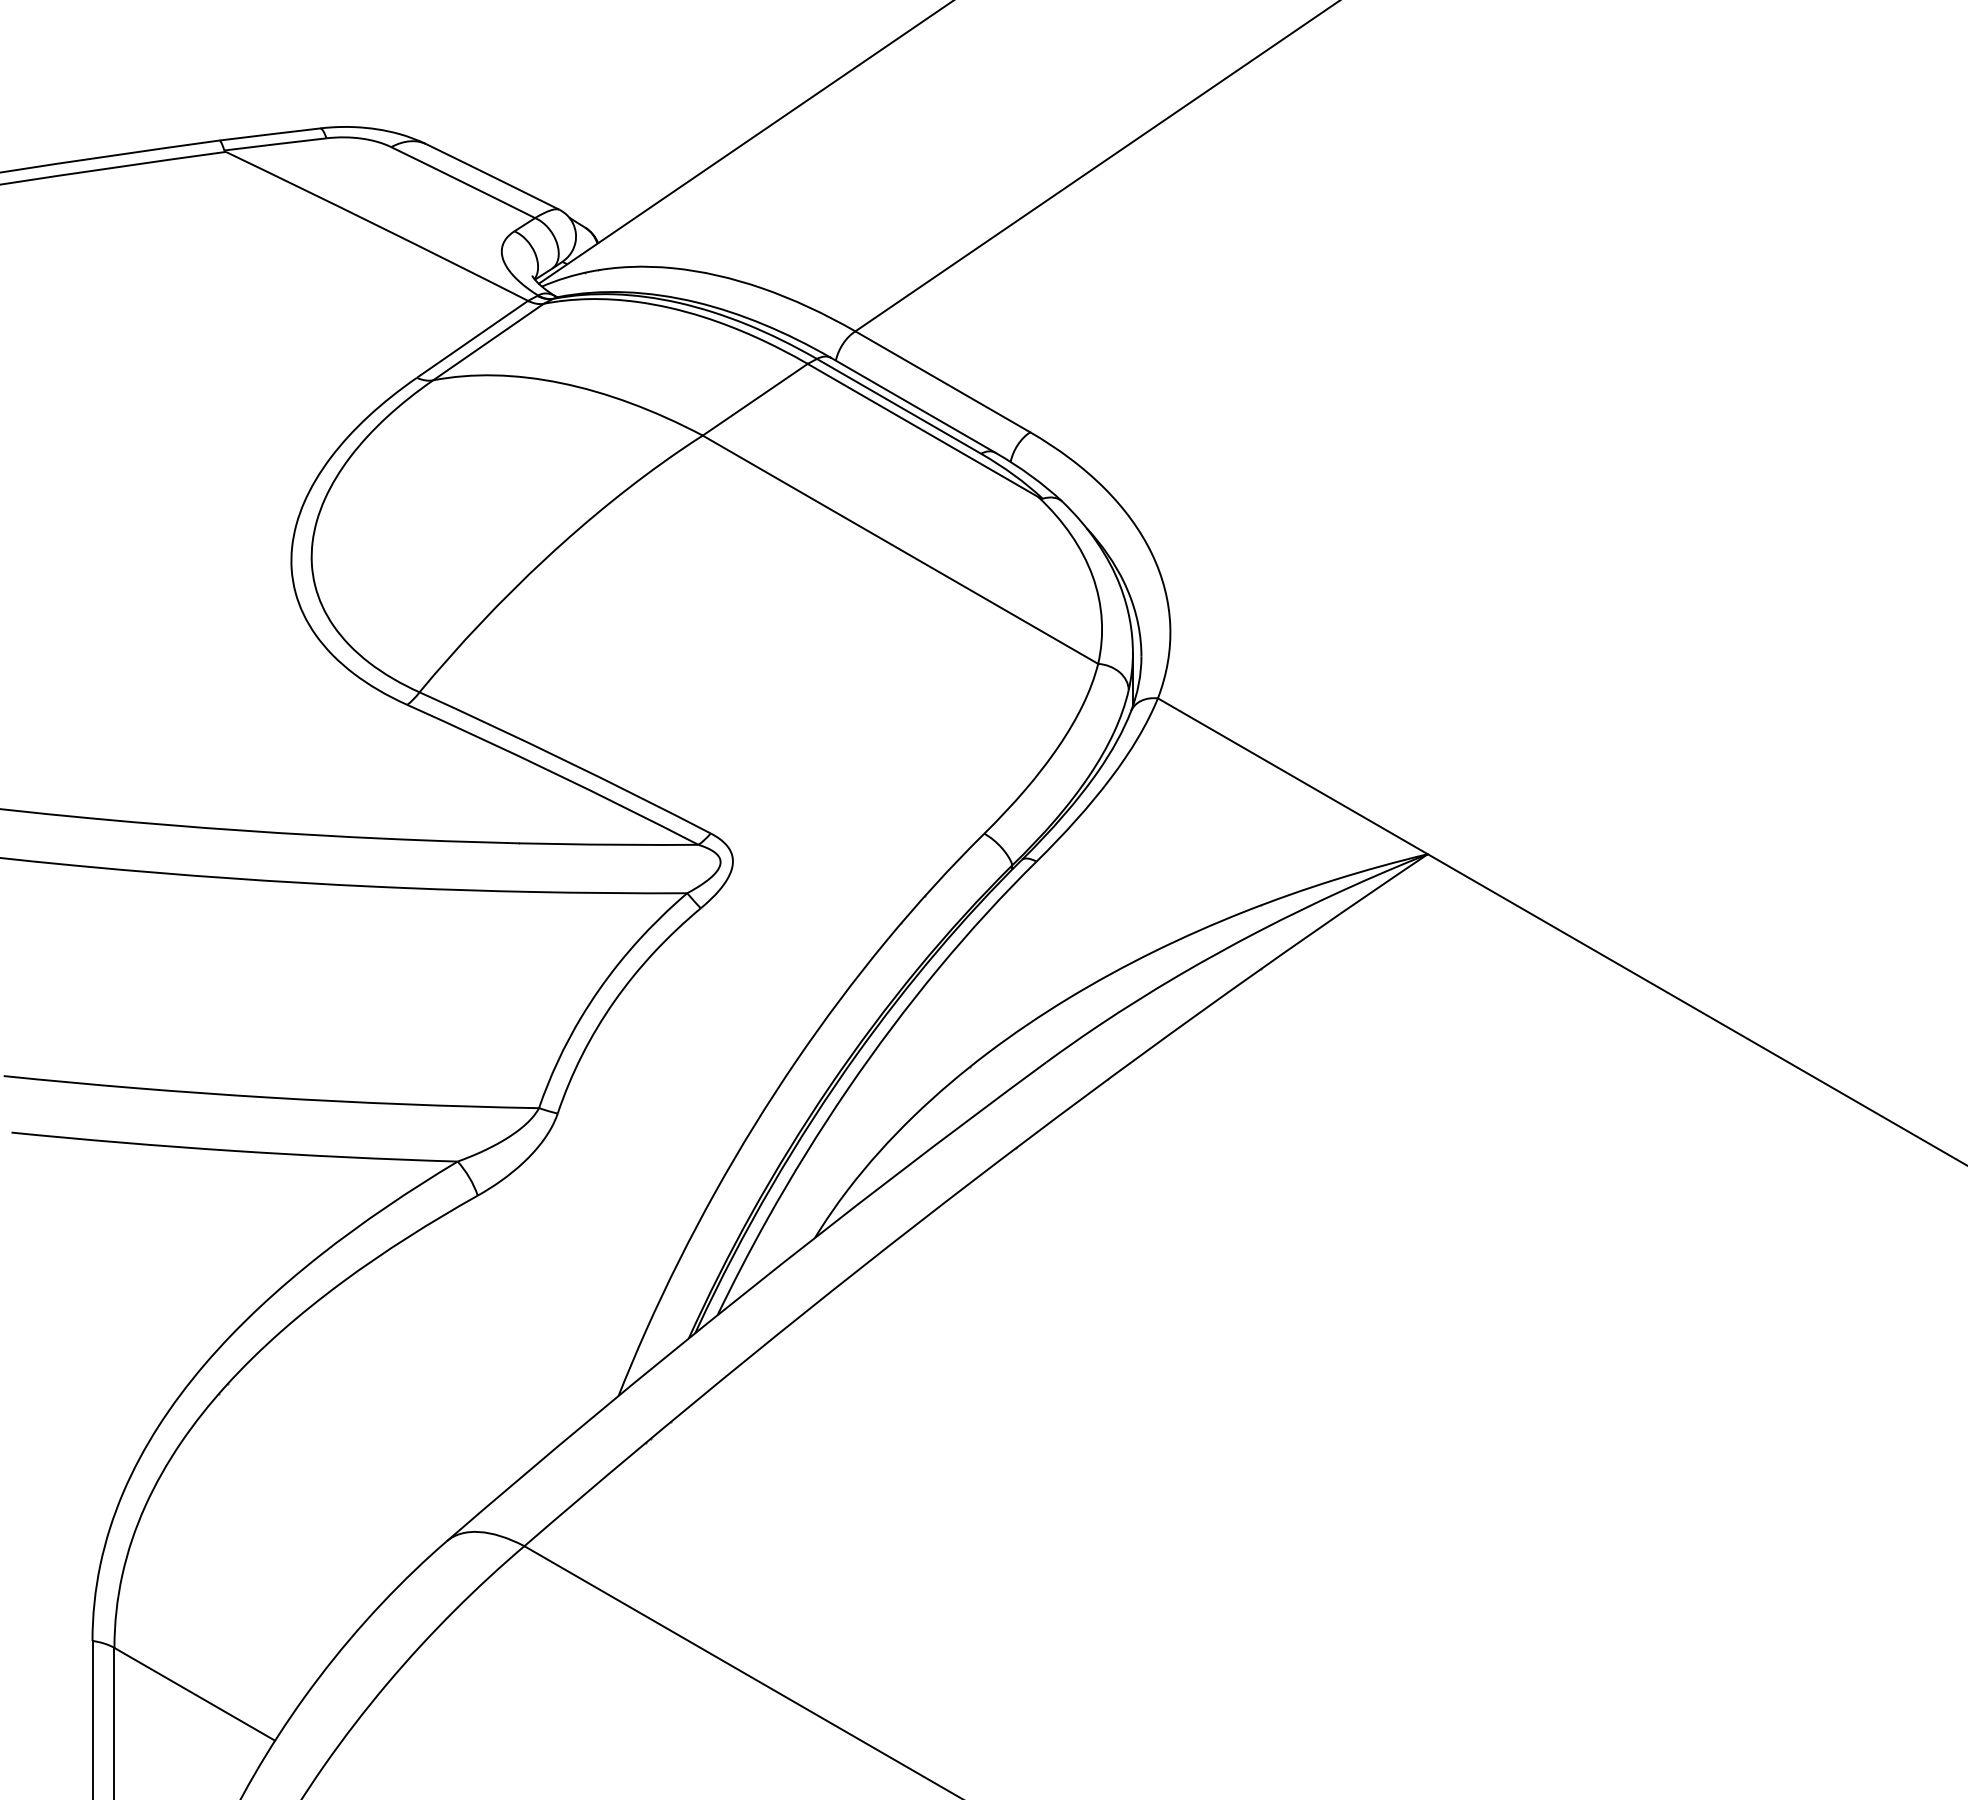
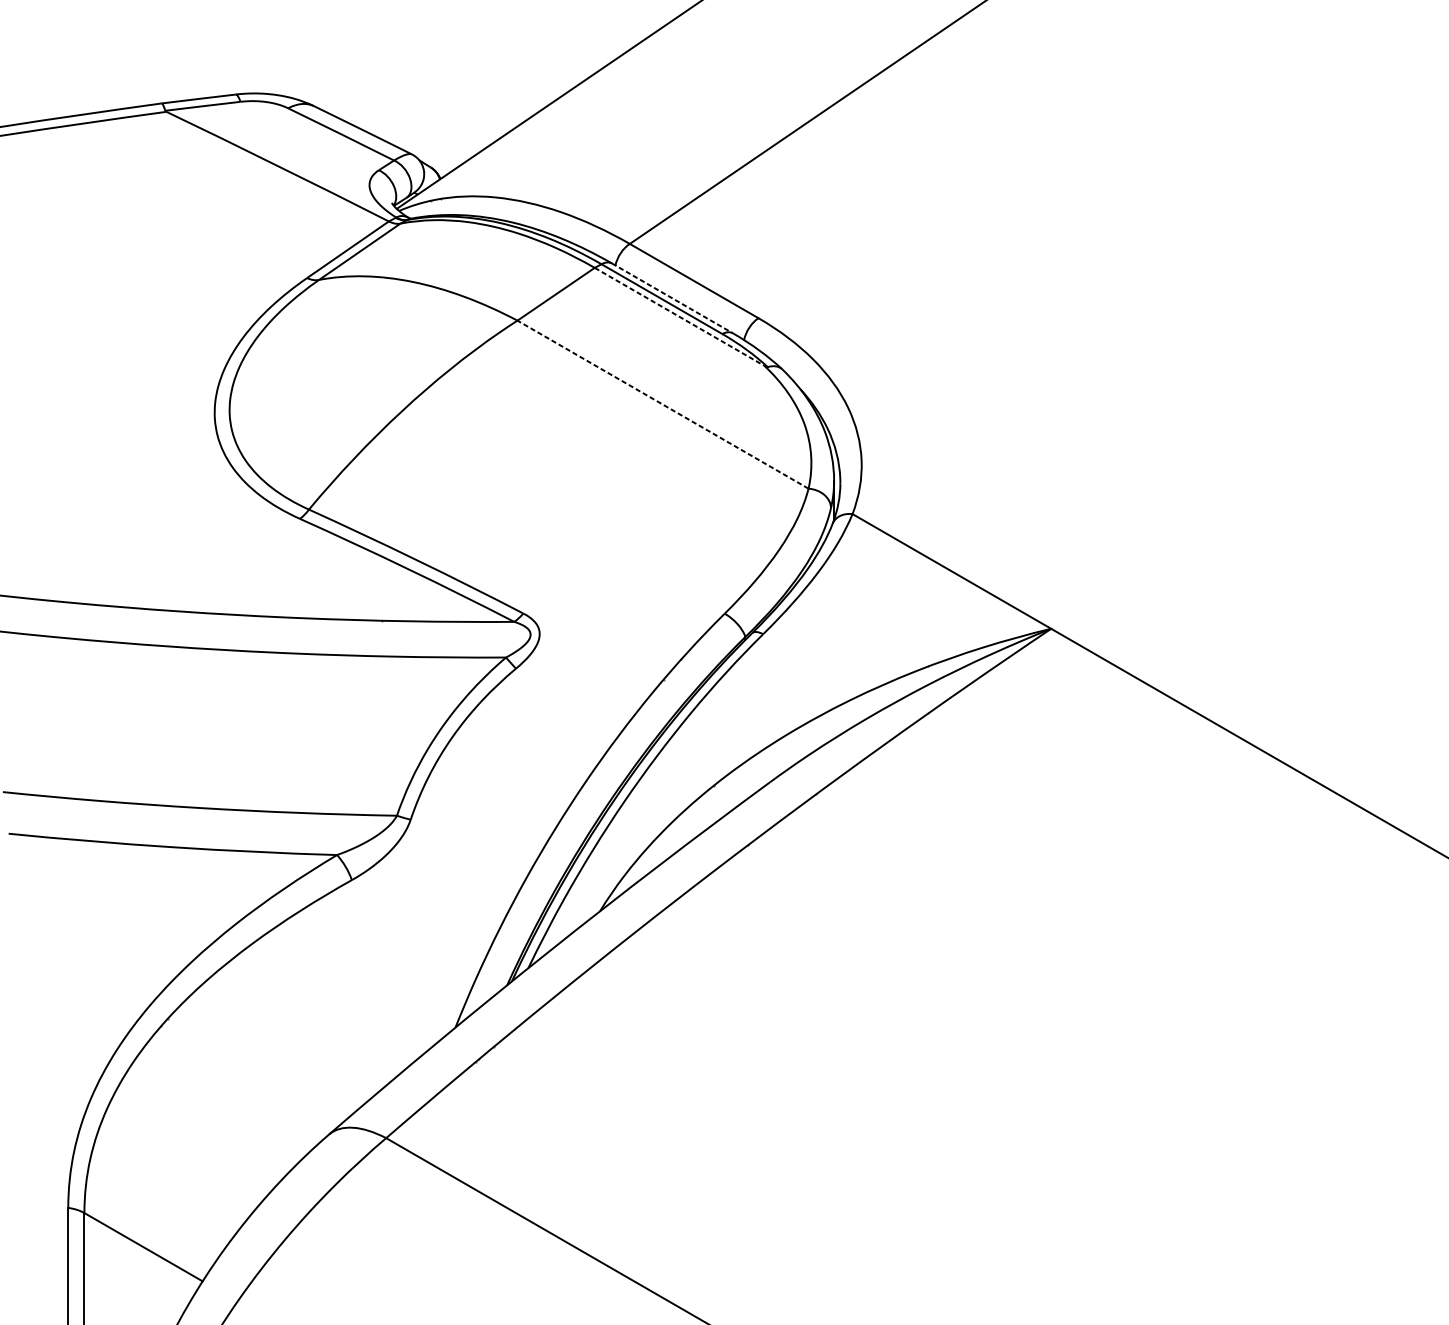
line: (913, 405) -> (672, 298), solid -> dashed
line: (923, 430) -> (679, 316), solid -> dashed
line: (900, 549) -> (663, 404), solid -> dashed

